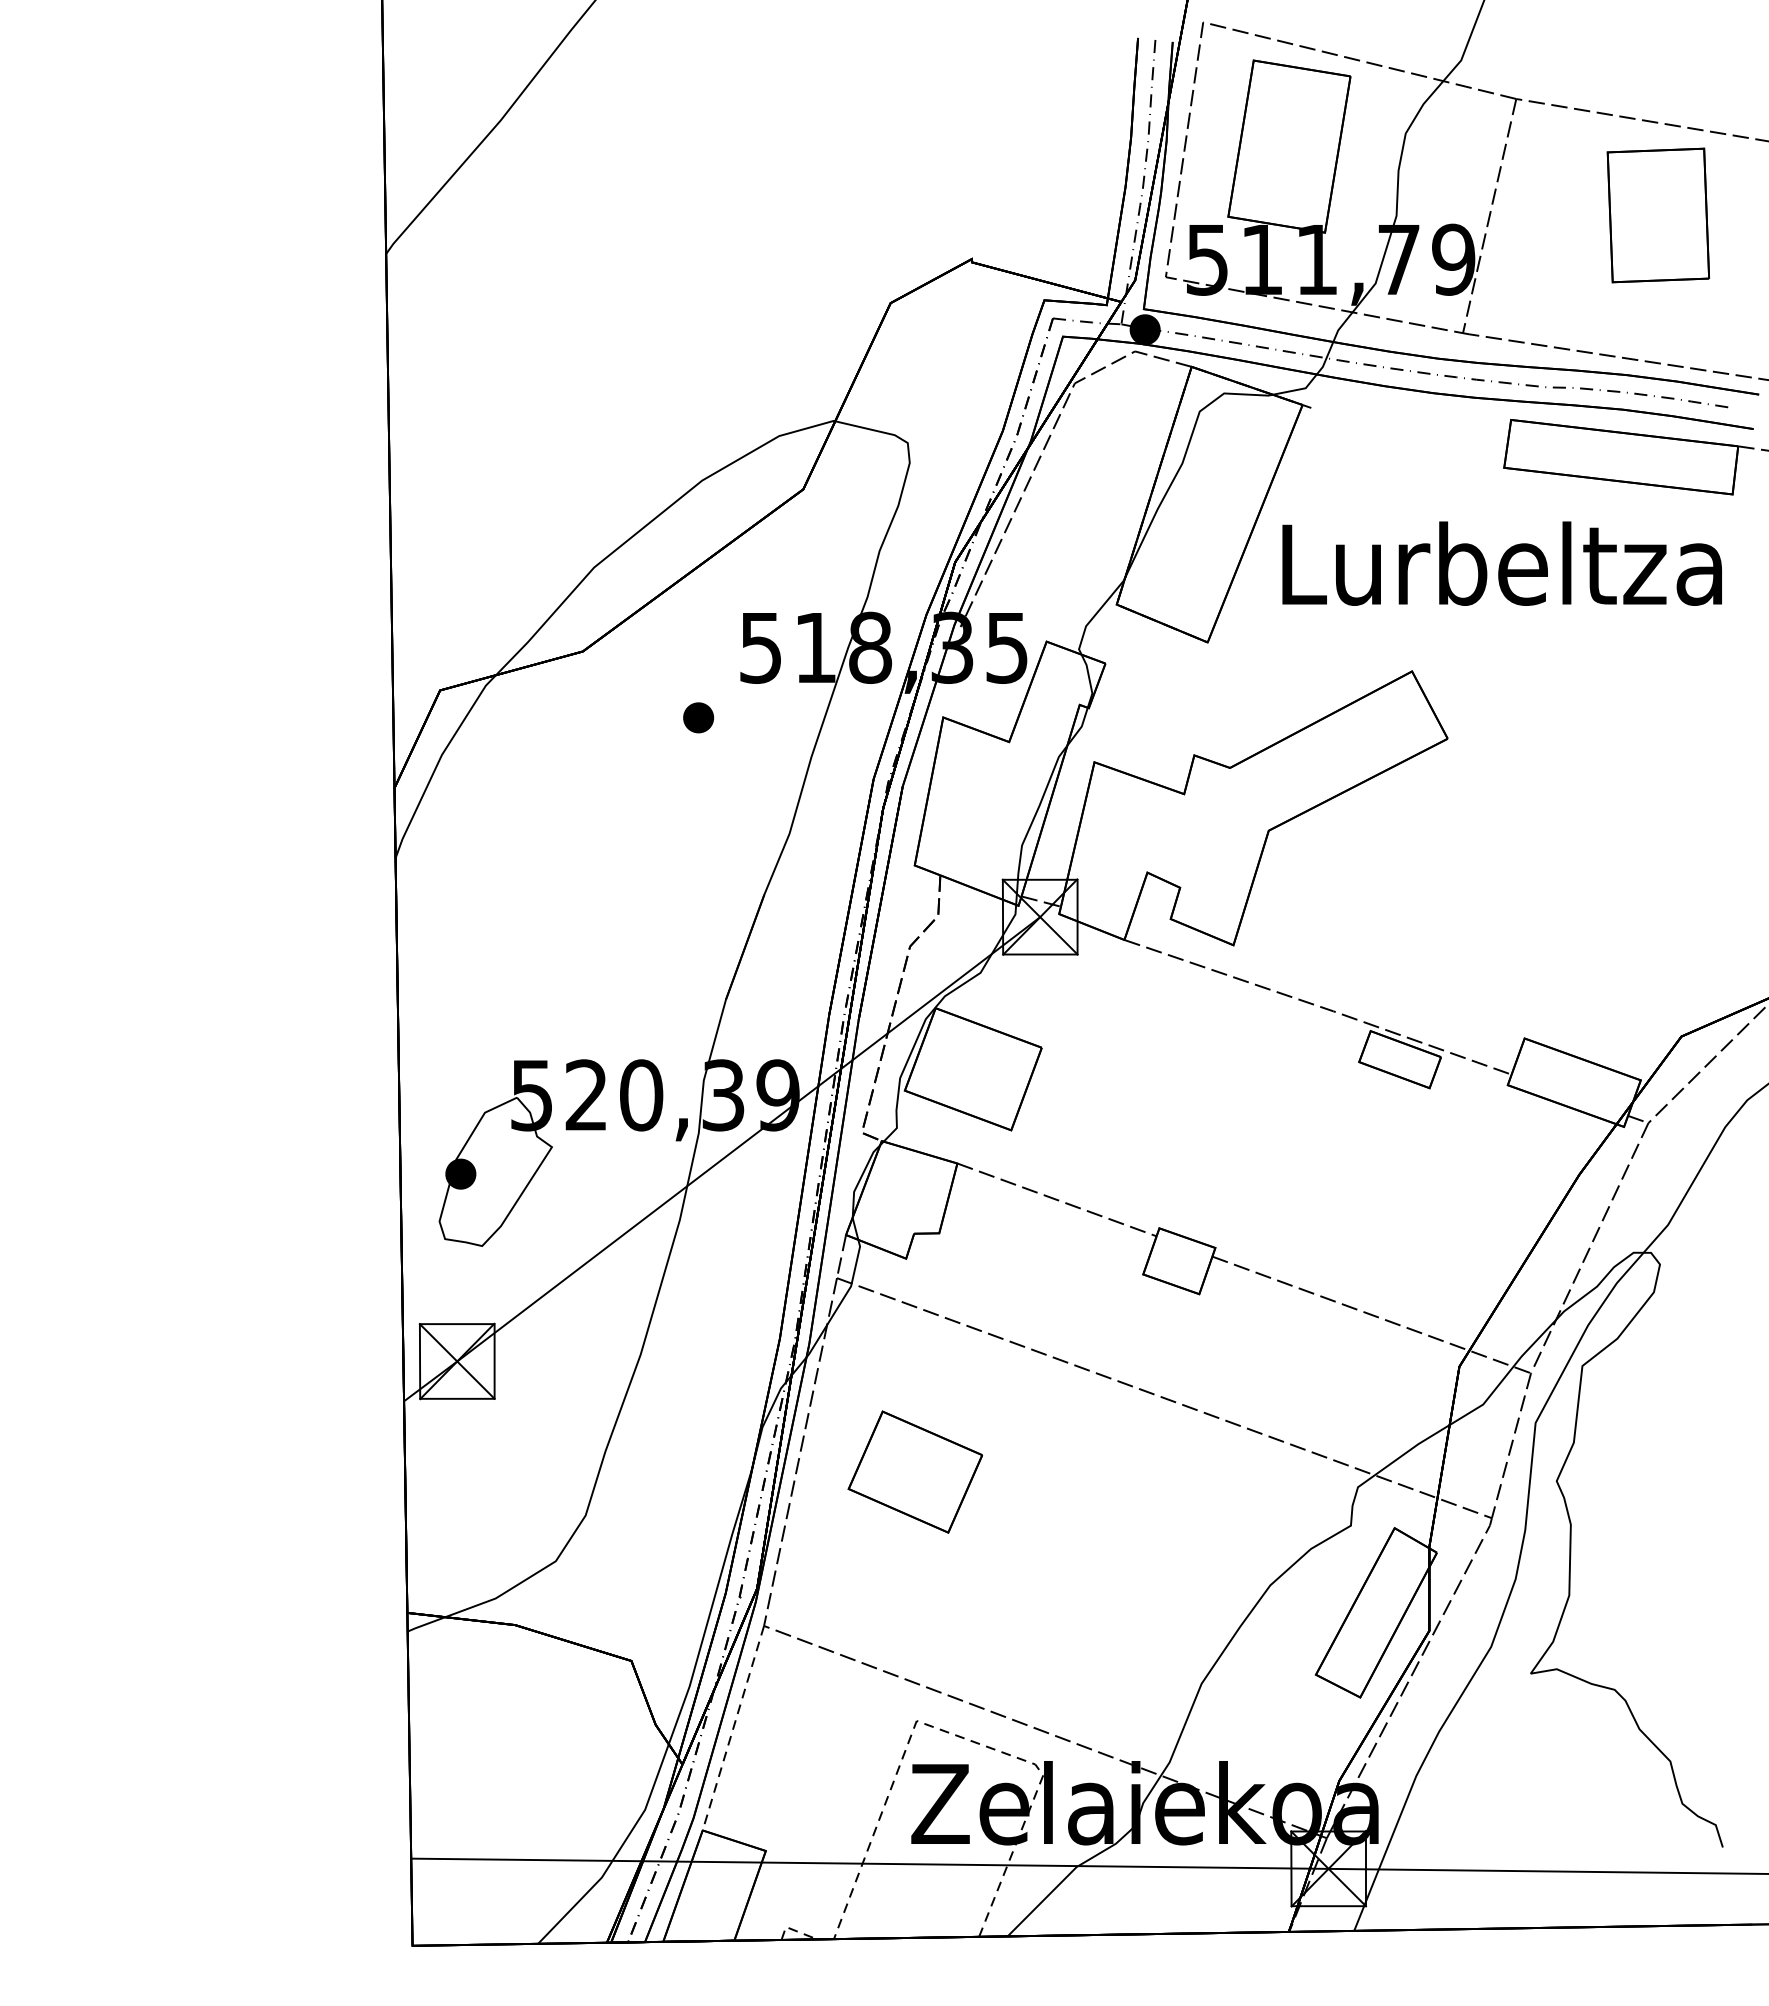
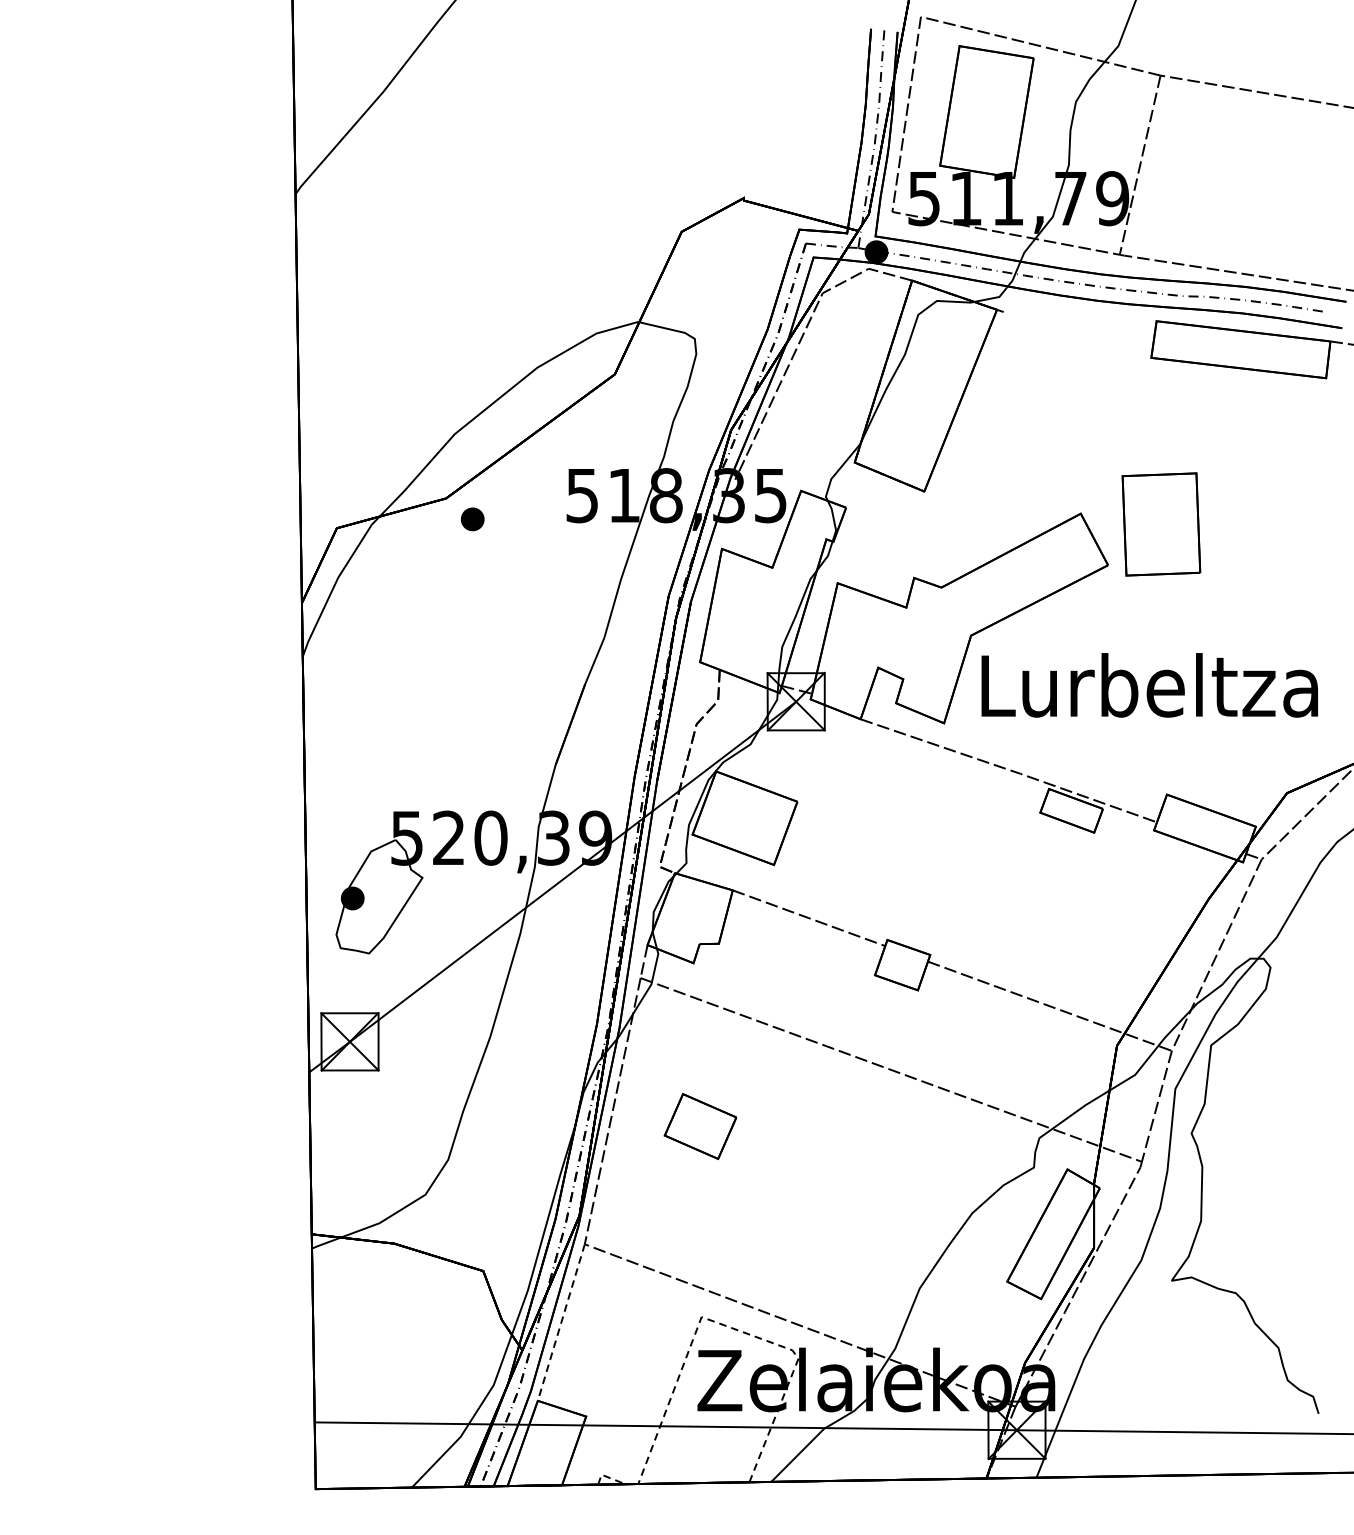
part: (1658, 215) -> (1161, 524), moved
text: (1501, 563) -> (1149, 685), moved
part: (698, 717) -> (472, 519), moved
part: (914, 1471) -> (699, 1126), size x0.7

